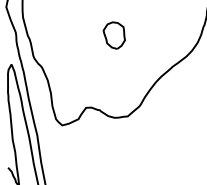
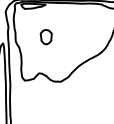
part: (113, 36) -> (45, 37), moved

